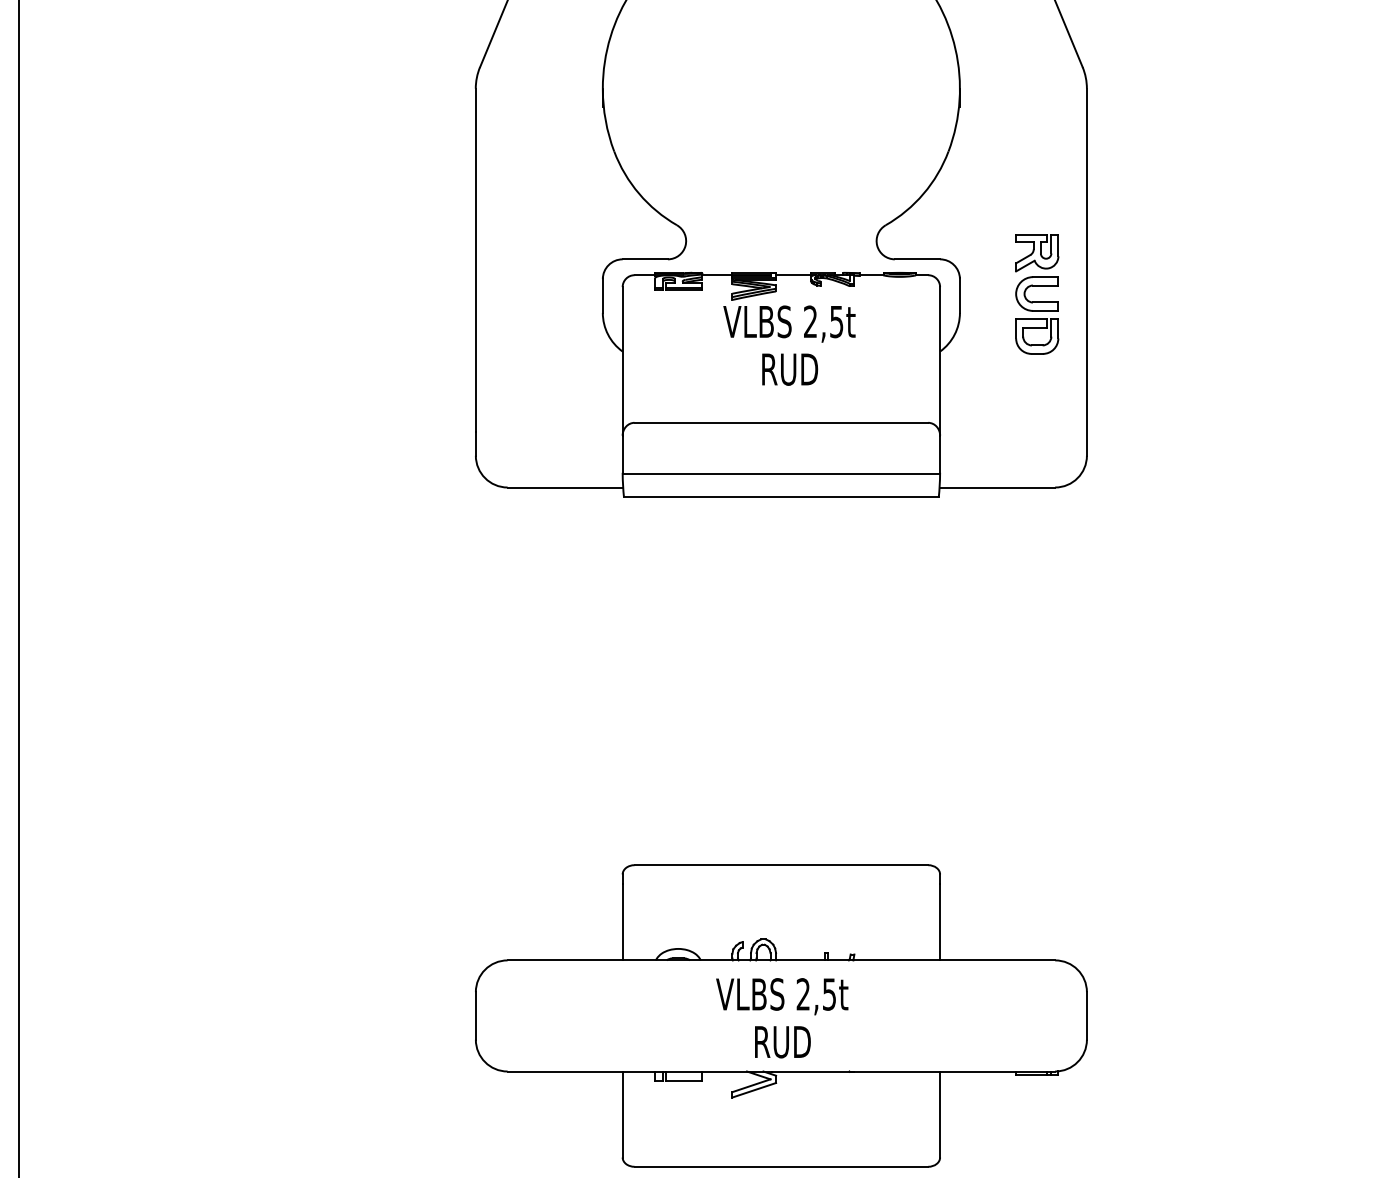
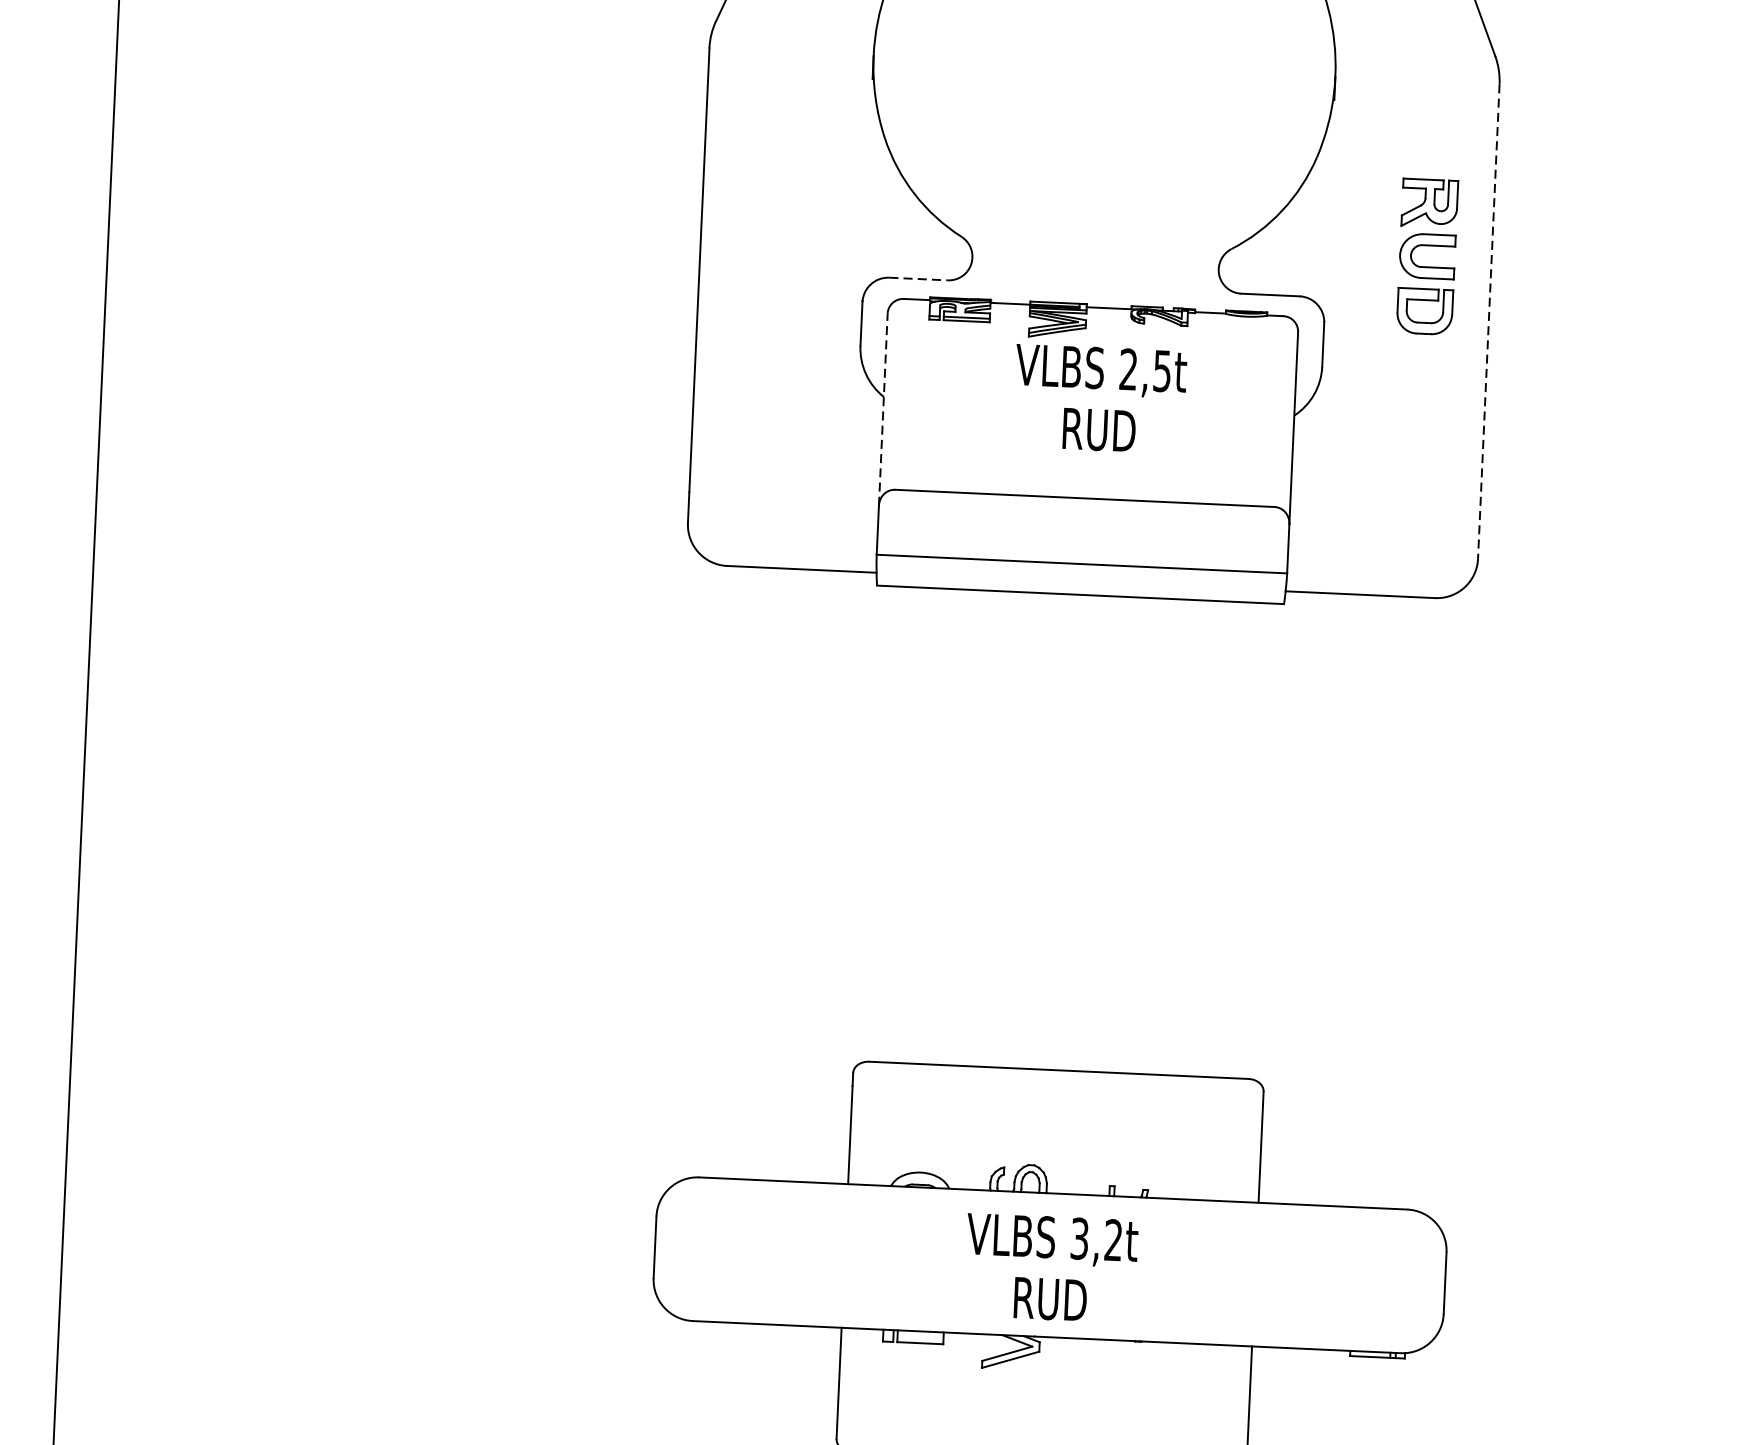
line: (645, 259) -> (918, 279), solid -> dashed
line: (1086, 272) -> (1488, 321), solid -> dashed
part: (1037, 301) -> (1427, 266), moved
line: (622, 360) -> (883, 408), solid -> dashed
text: (815, 994) -> (1095, 1239), 2,5t -> 3,2t

